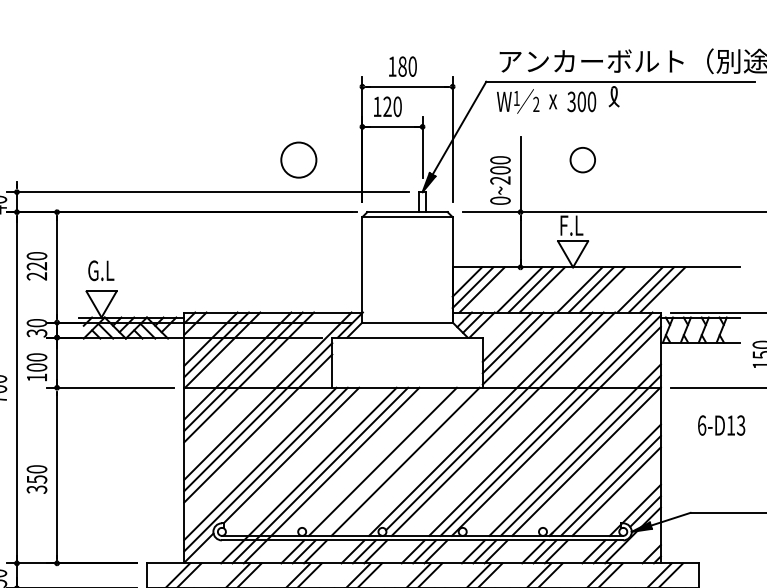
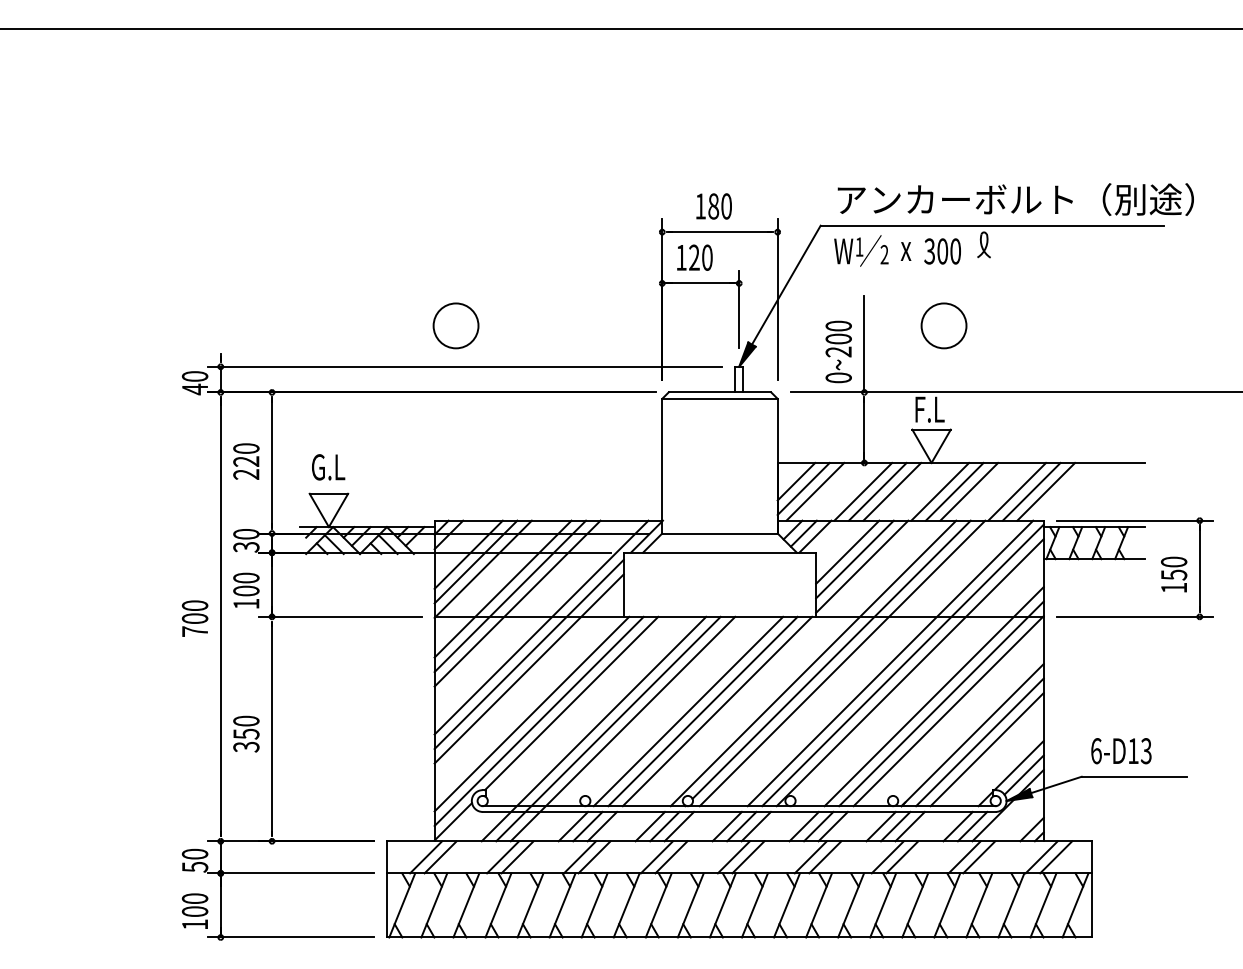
circle: (298, 159) -> (455, 325), moved
circle: (582, 159) -> (943, 325), size x1.43
text: (721, 425) -> (1121, 751), moved
line: (393, 461) -> (702, 711), added

